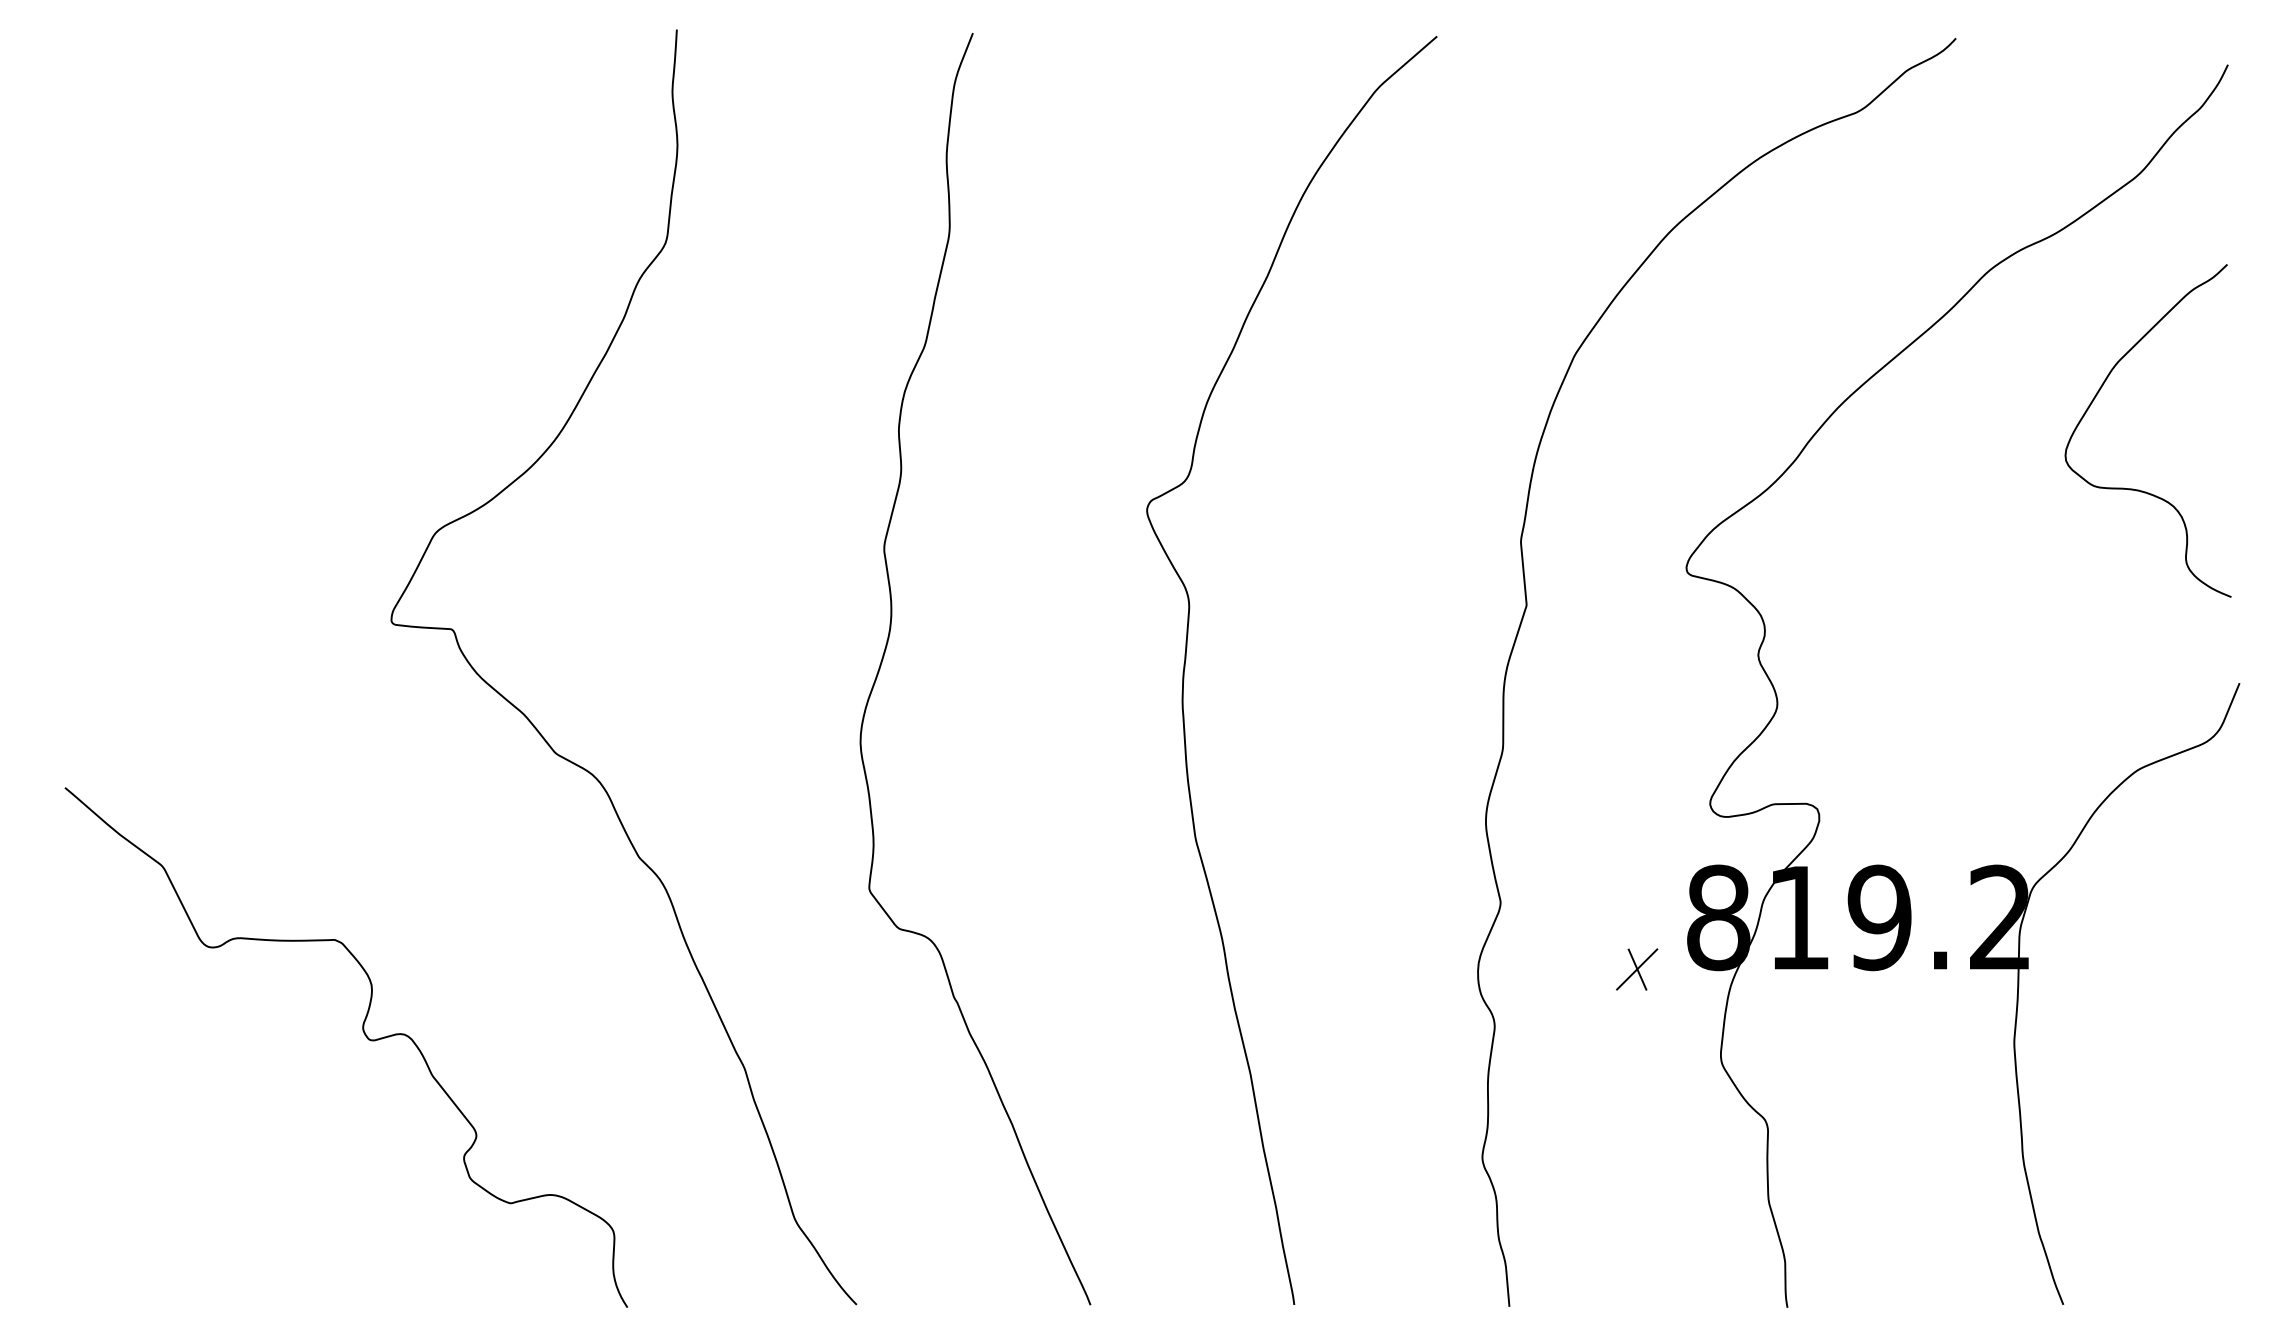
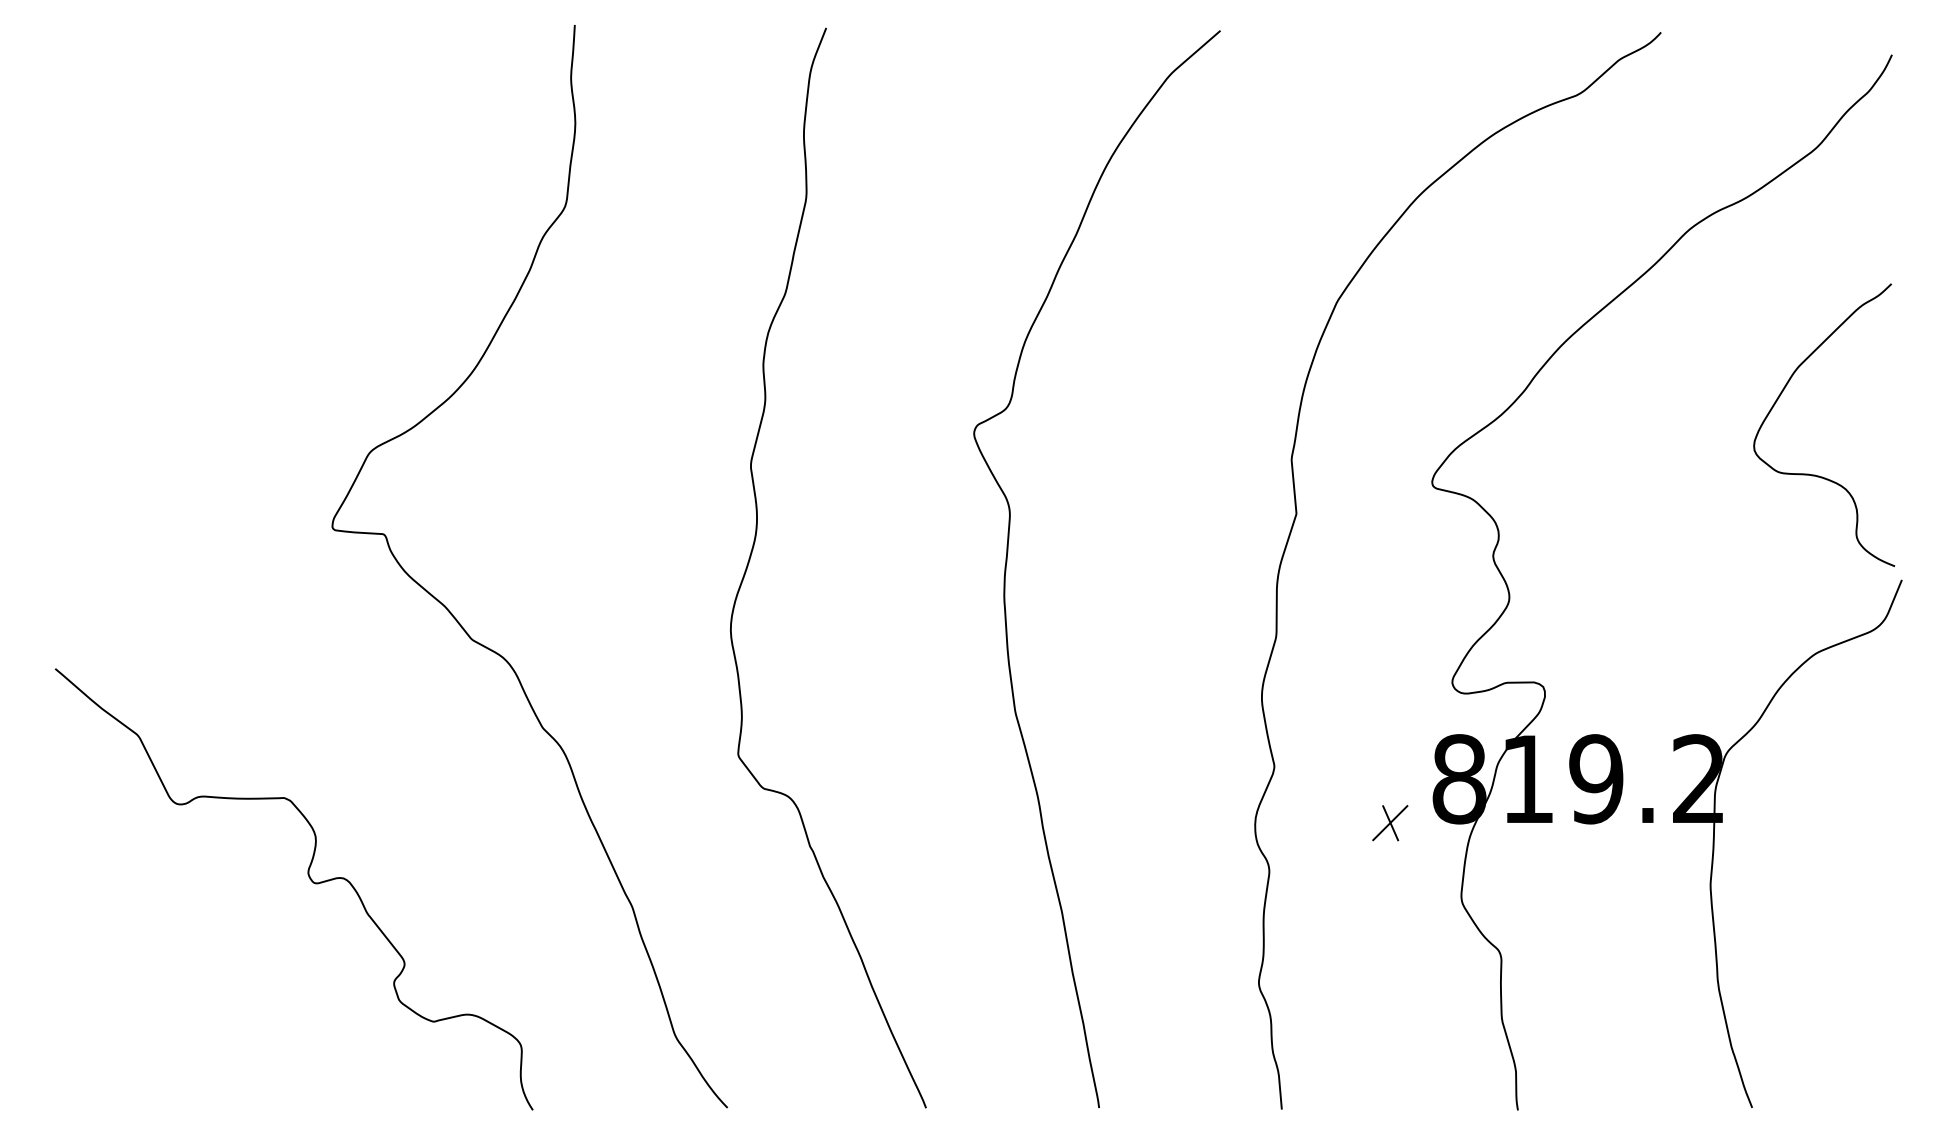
curve: (2139, 489) -> (1816, 474), moved

